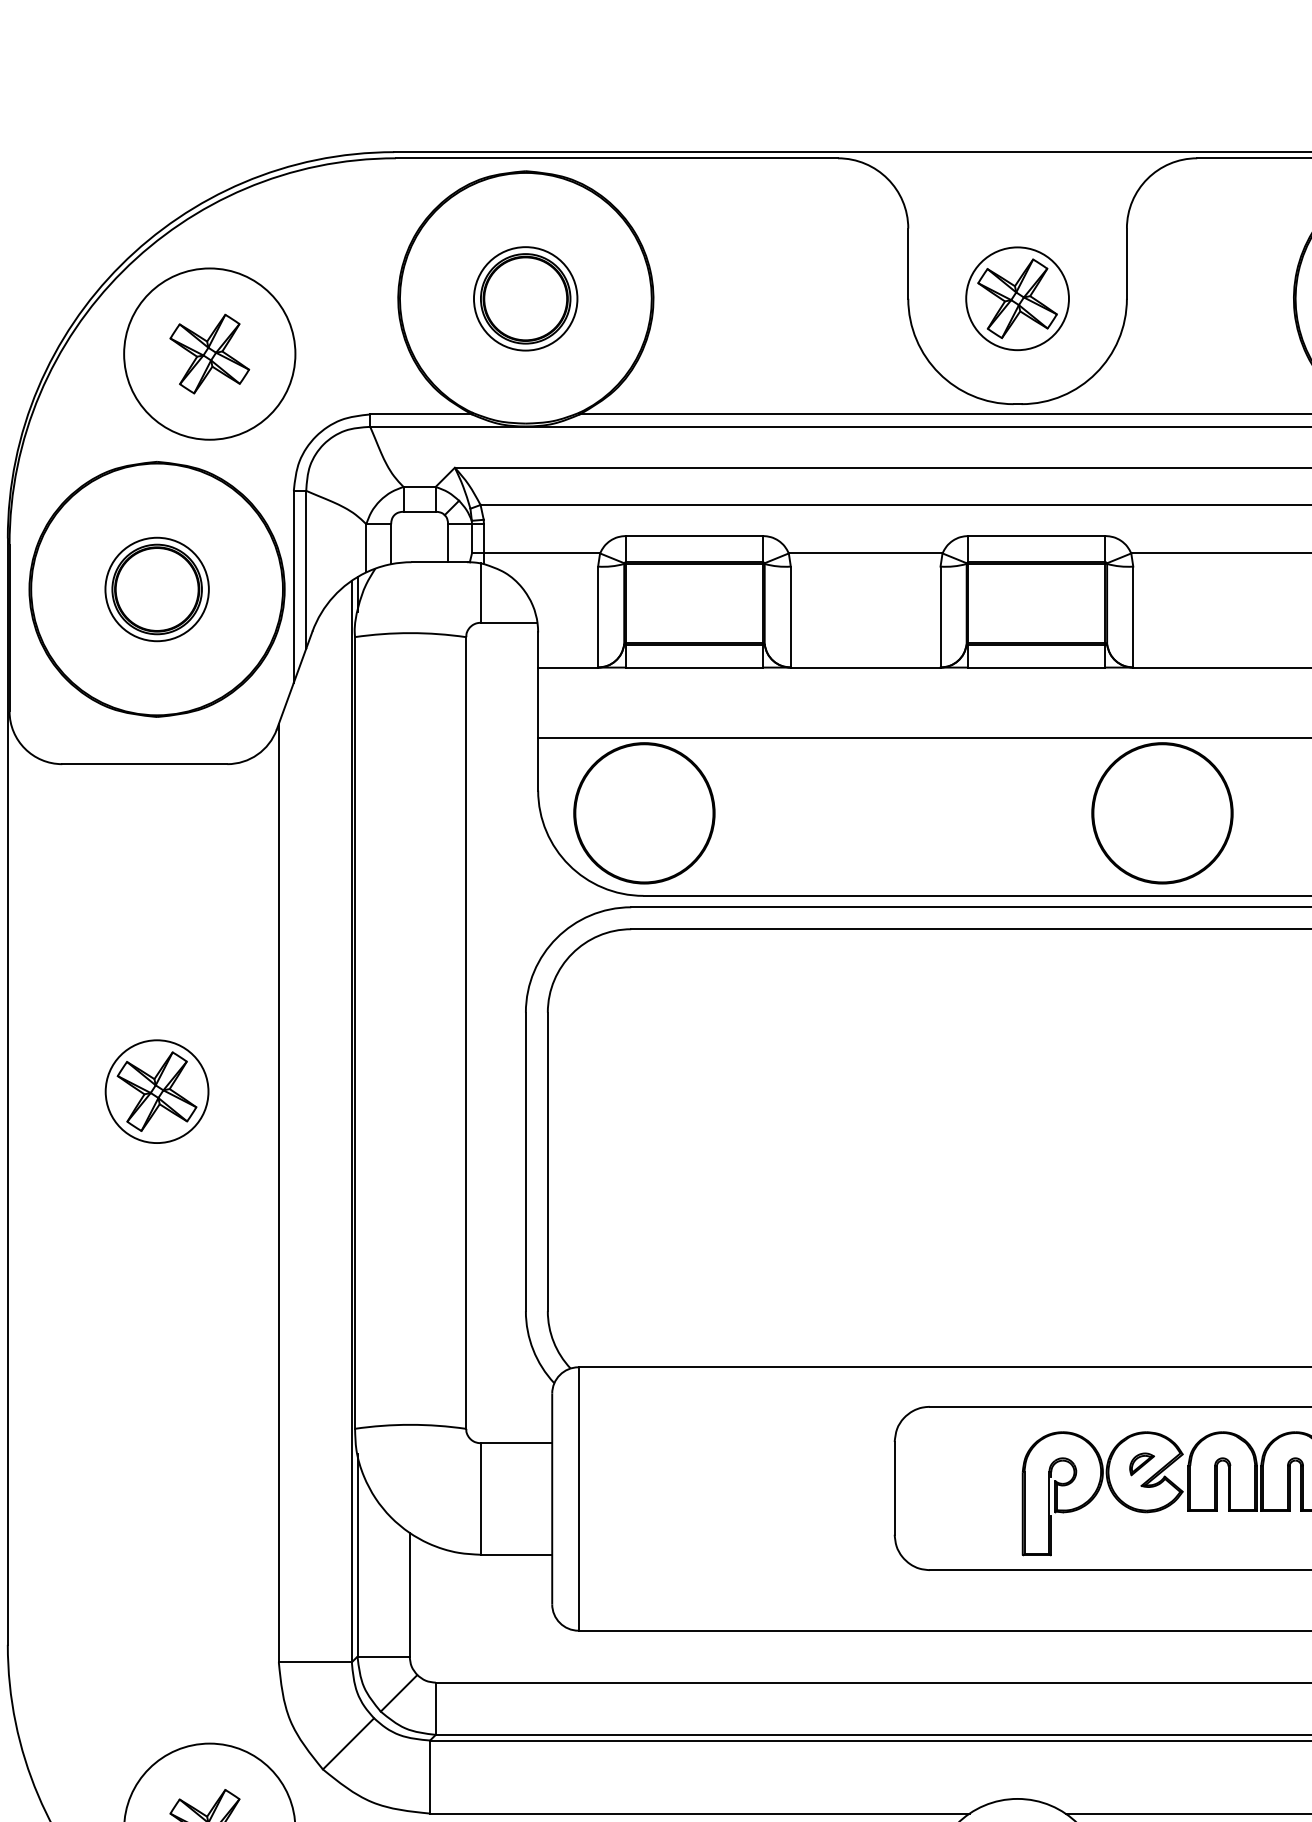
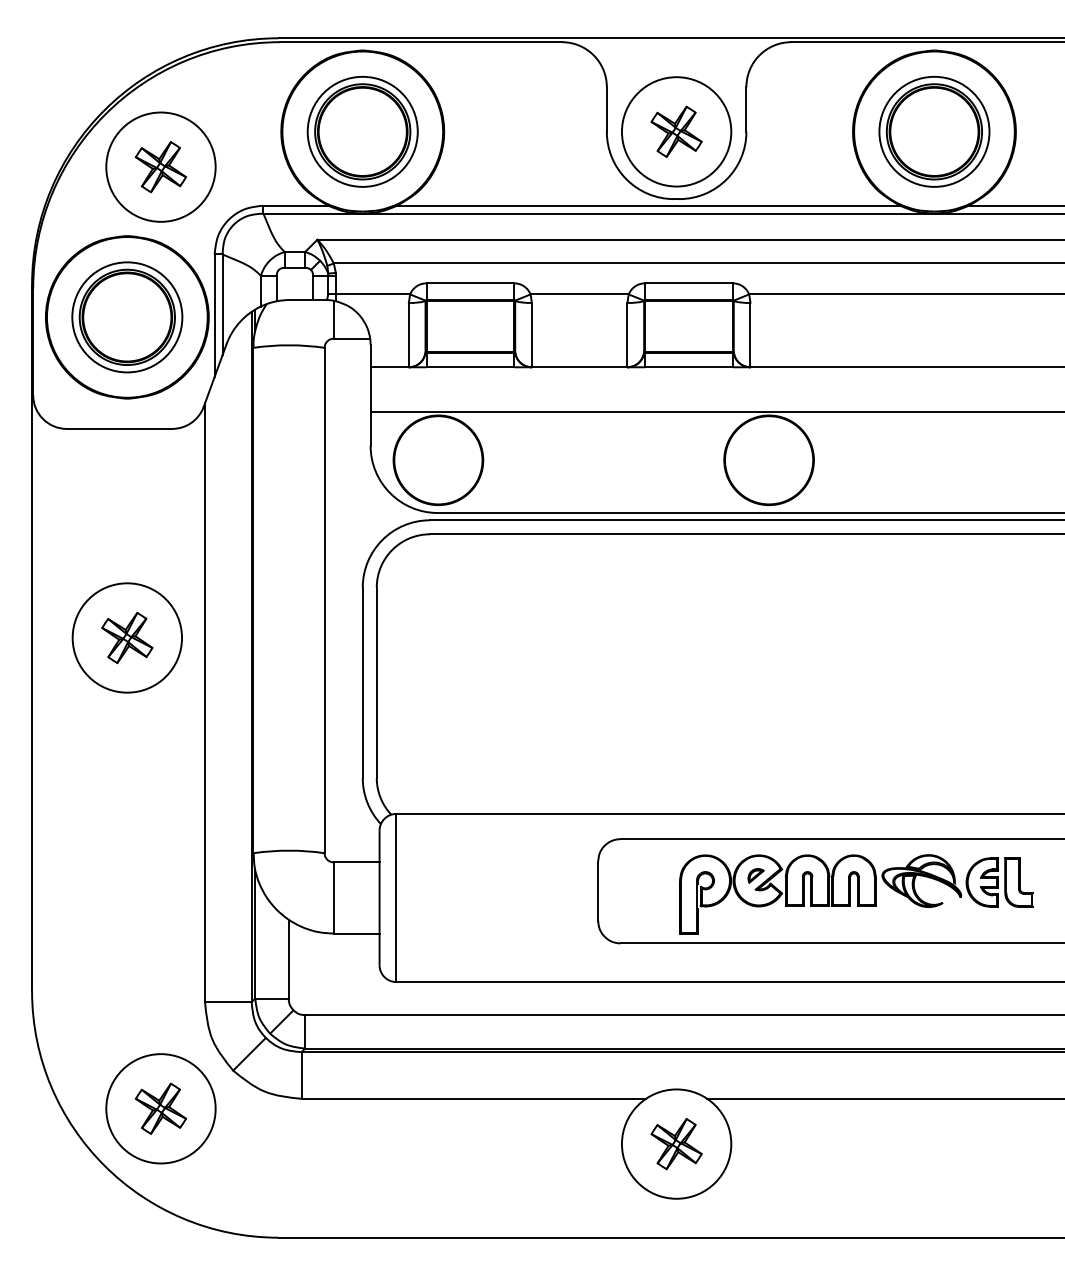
part: (525, 298) -> (362, 131), size x1.67
circle: (1017, 298) -> (676, 131), size x1.67
part: (157, 589) -> (127, 317), size x1.67
circle: (157, 1090) -> (127, 637), size x1.67

